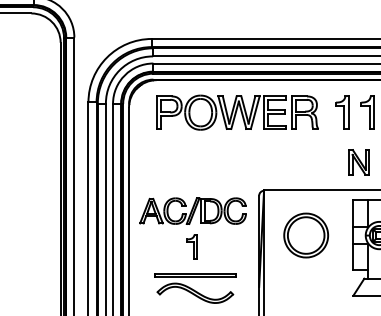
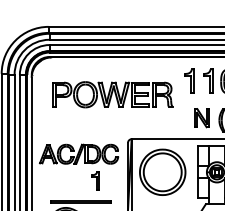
part: (237, 112) -> (112, 94), moved
part: (306, 235) -> (163, 172), size x1.4
part: (191, 246) -> (94, 180), moved

